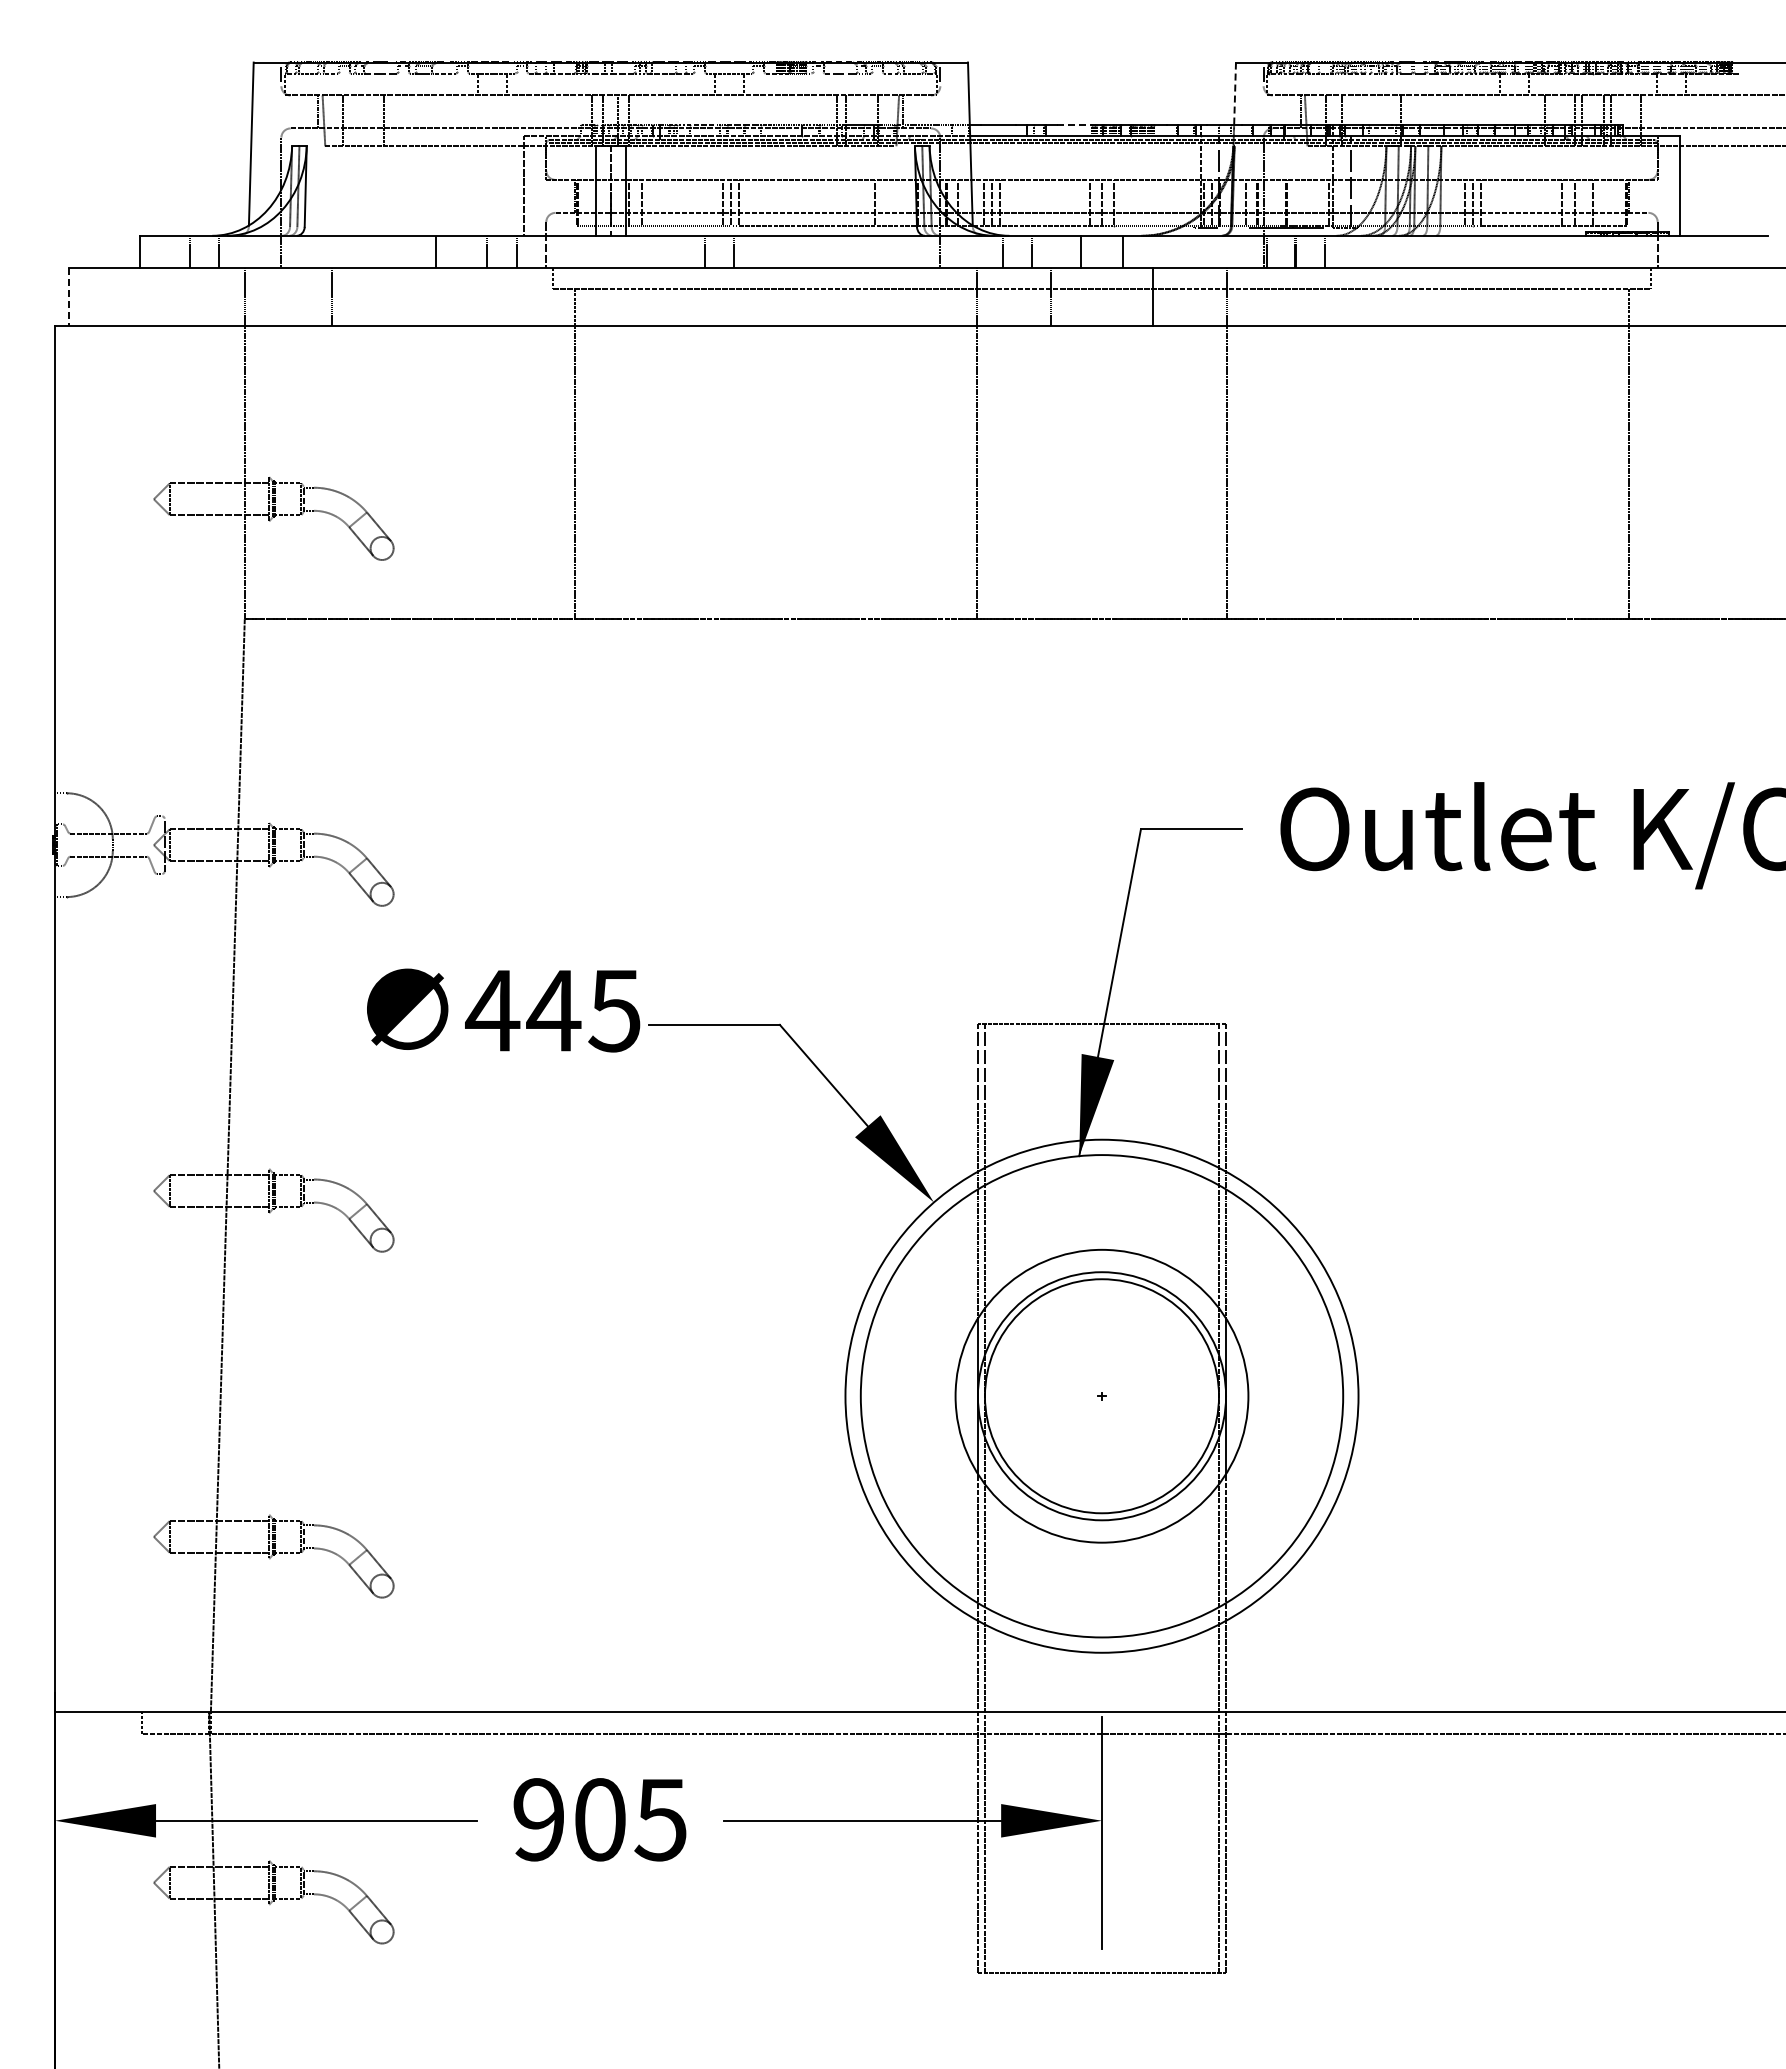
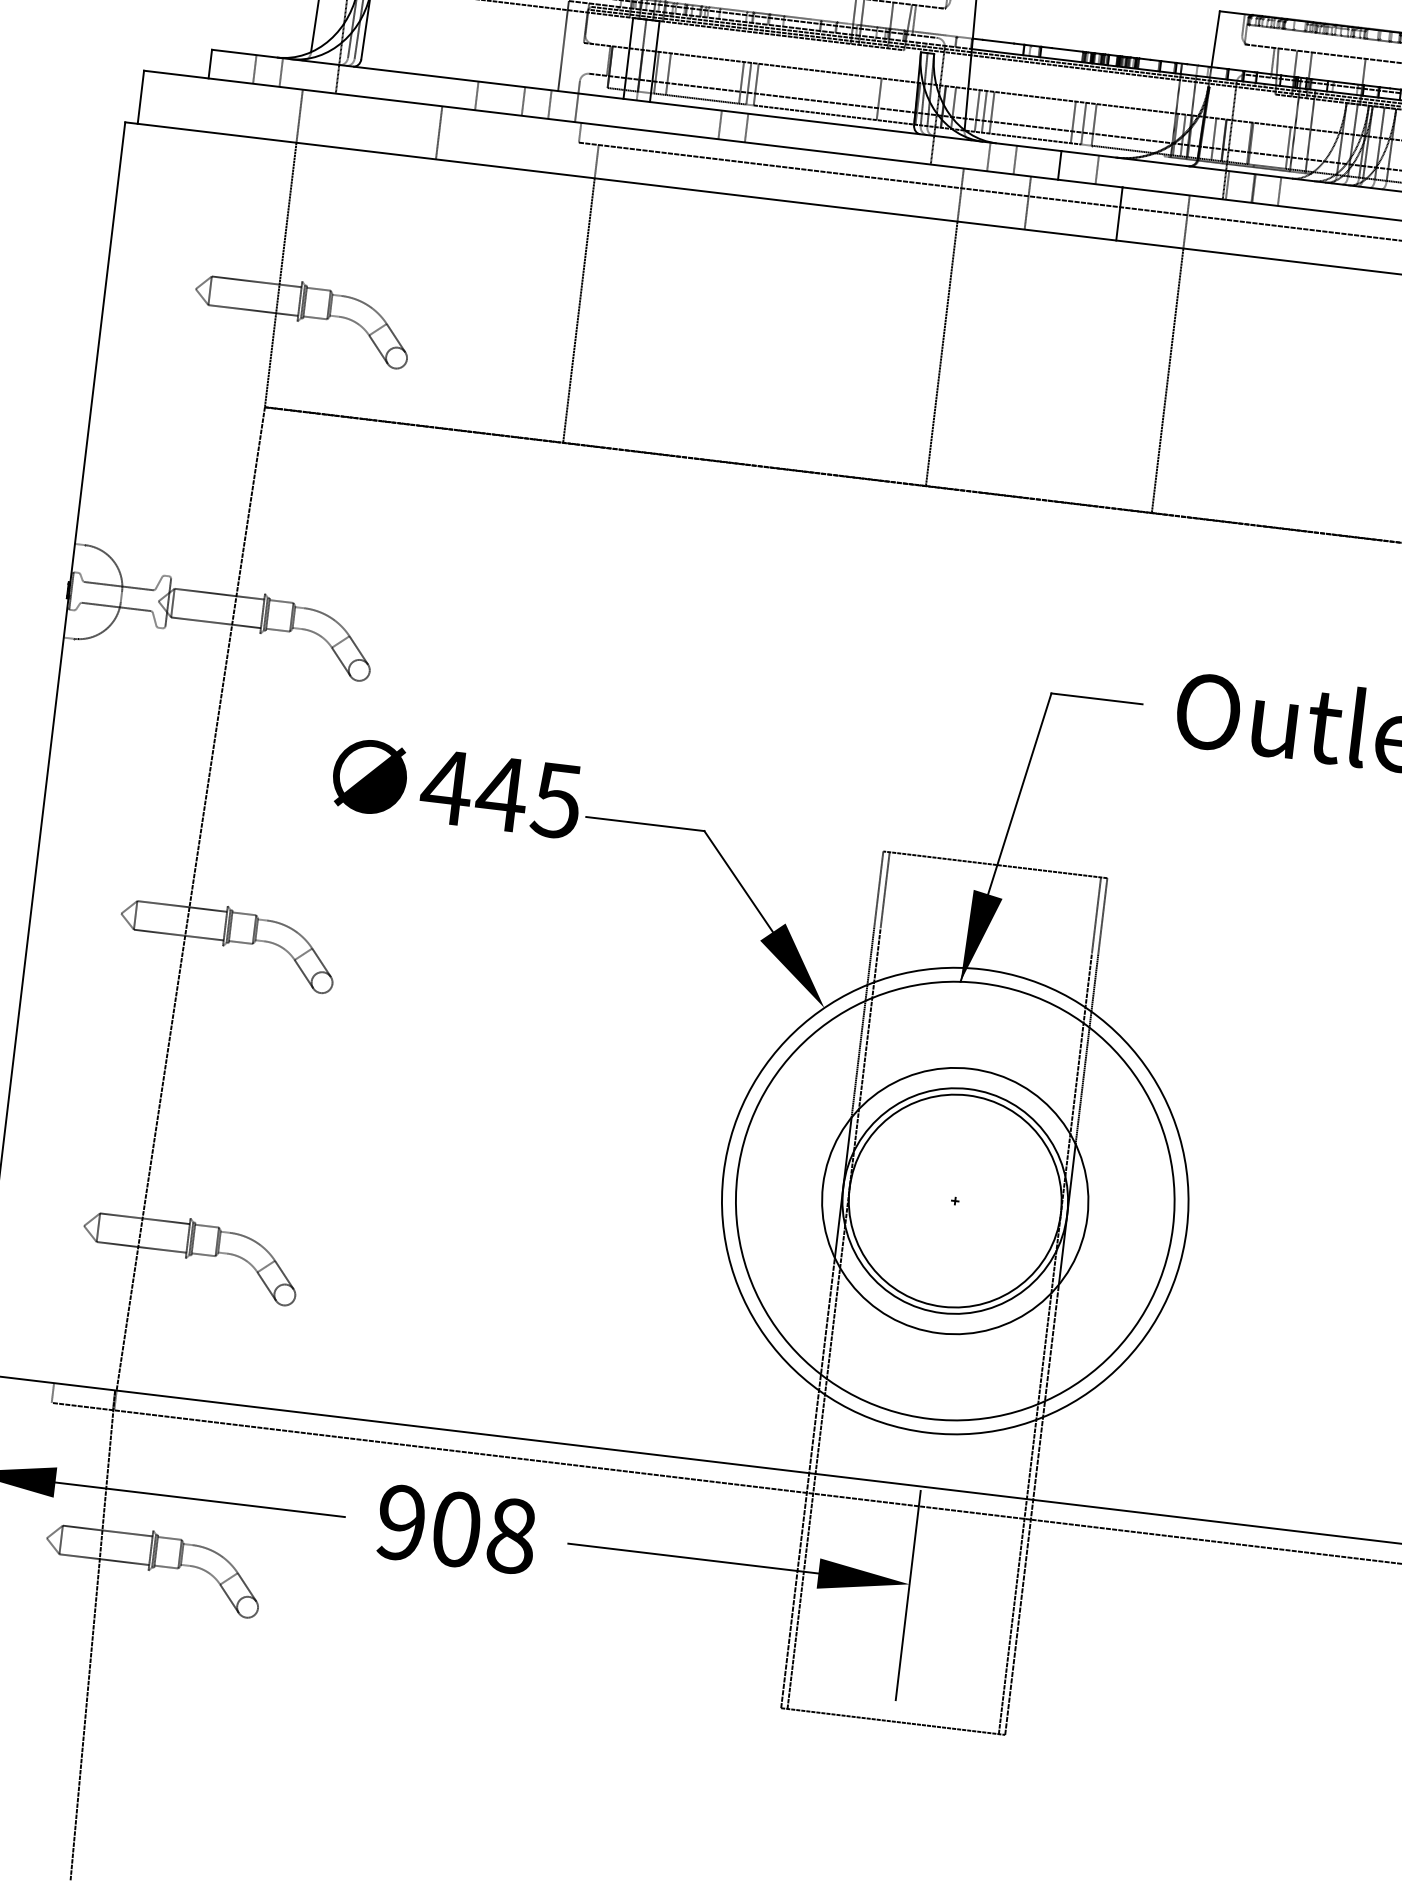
line: (1235, 94) -> (1215, 40), dashed -> solid
line: (1075, 124) -> (1068, 49), dashed -> solid
line: (332, 296) -> (439, 132), moved
line: (68, 297) -> (140, 97), dashed -> solid
text: (660, 1819) -> (511, 1535), 905 -> 908

